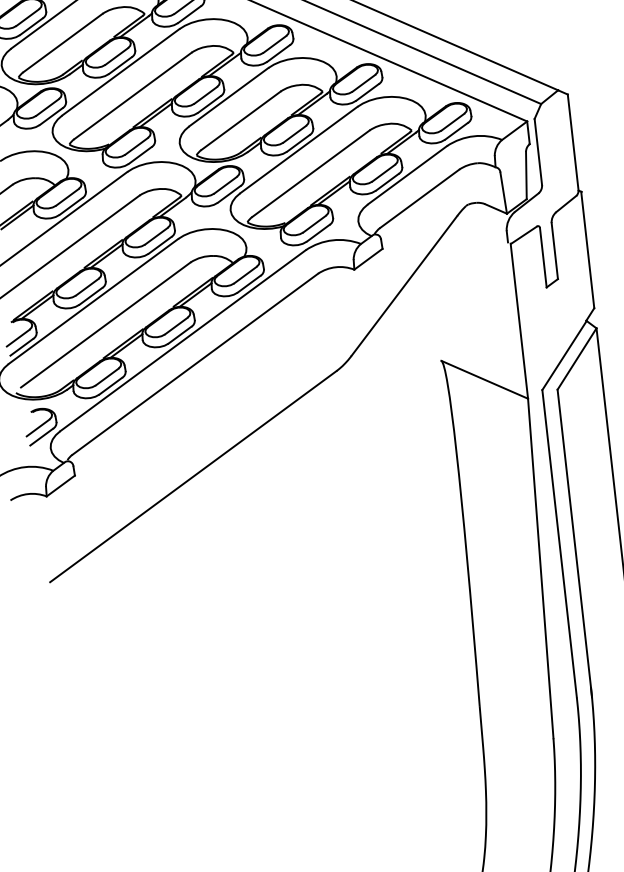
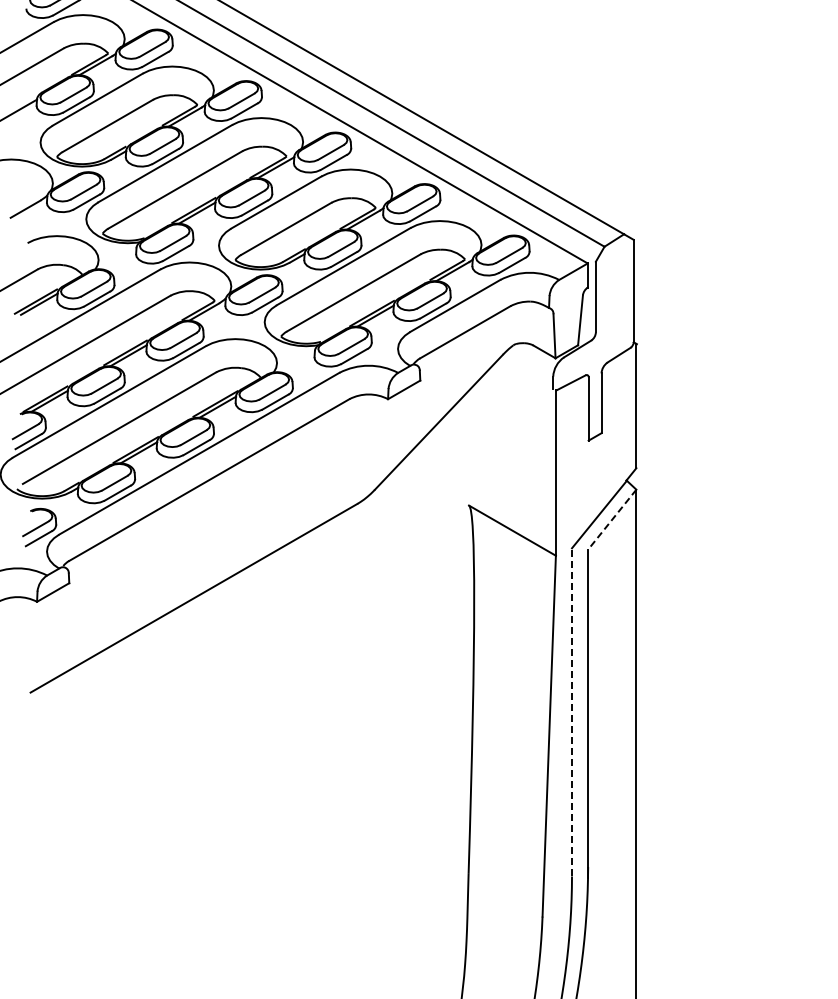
line: (577, 358) -> (612, 519), solid -> dashed
line: (559, 542) -> (572, 711), solid -> dashed

